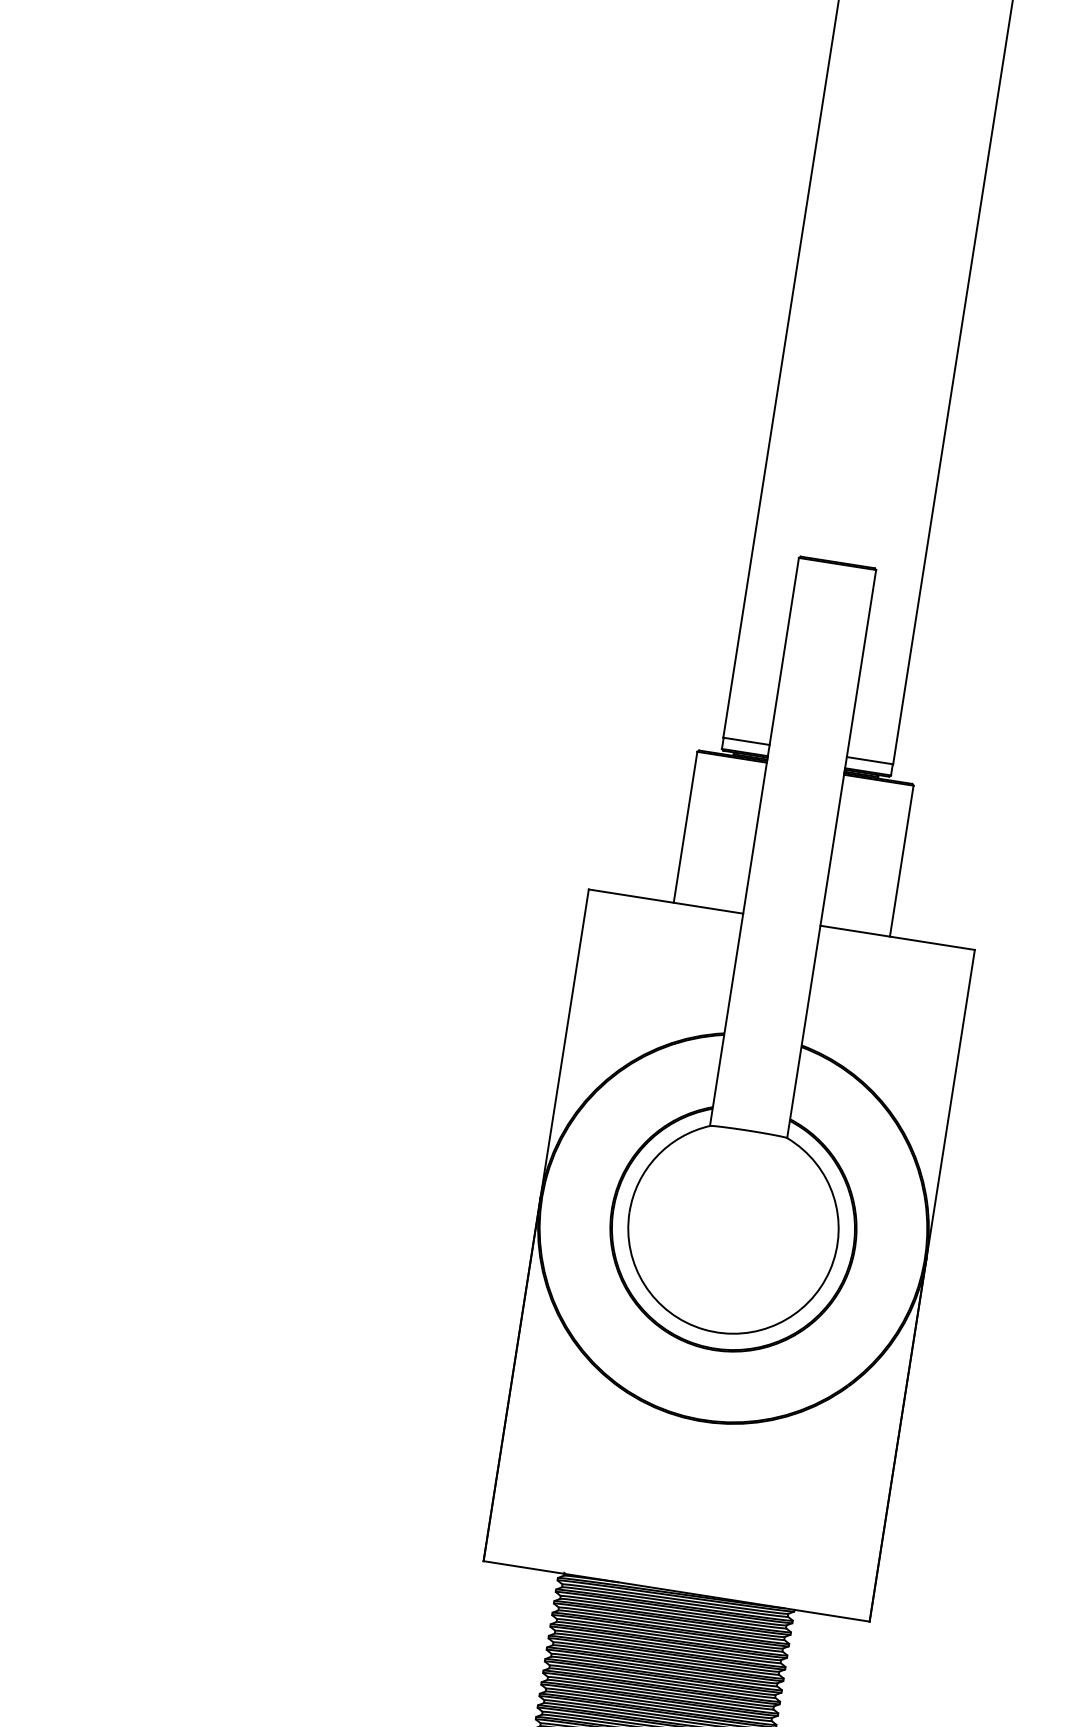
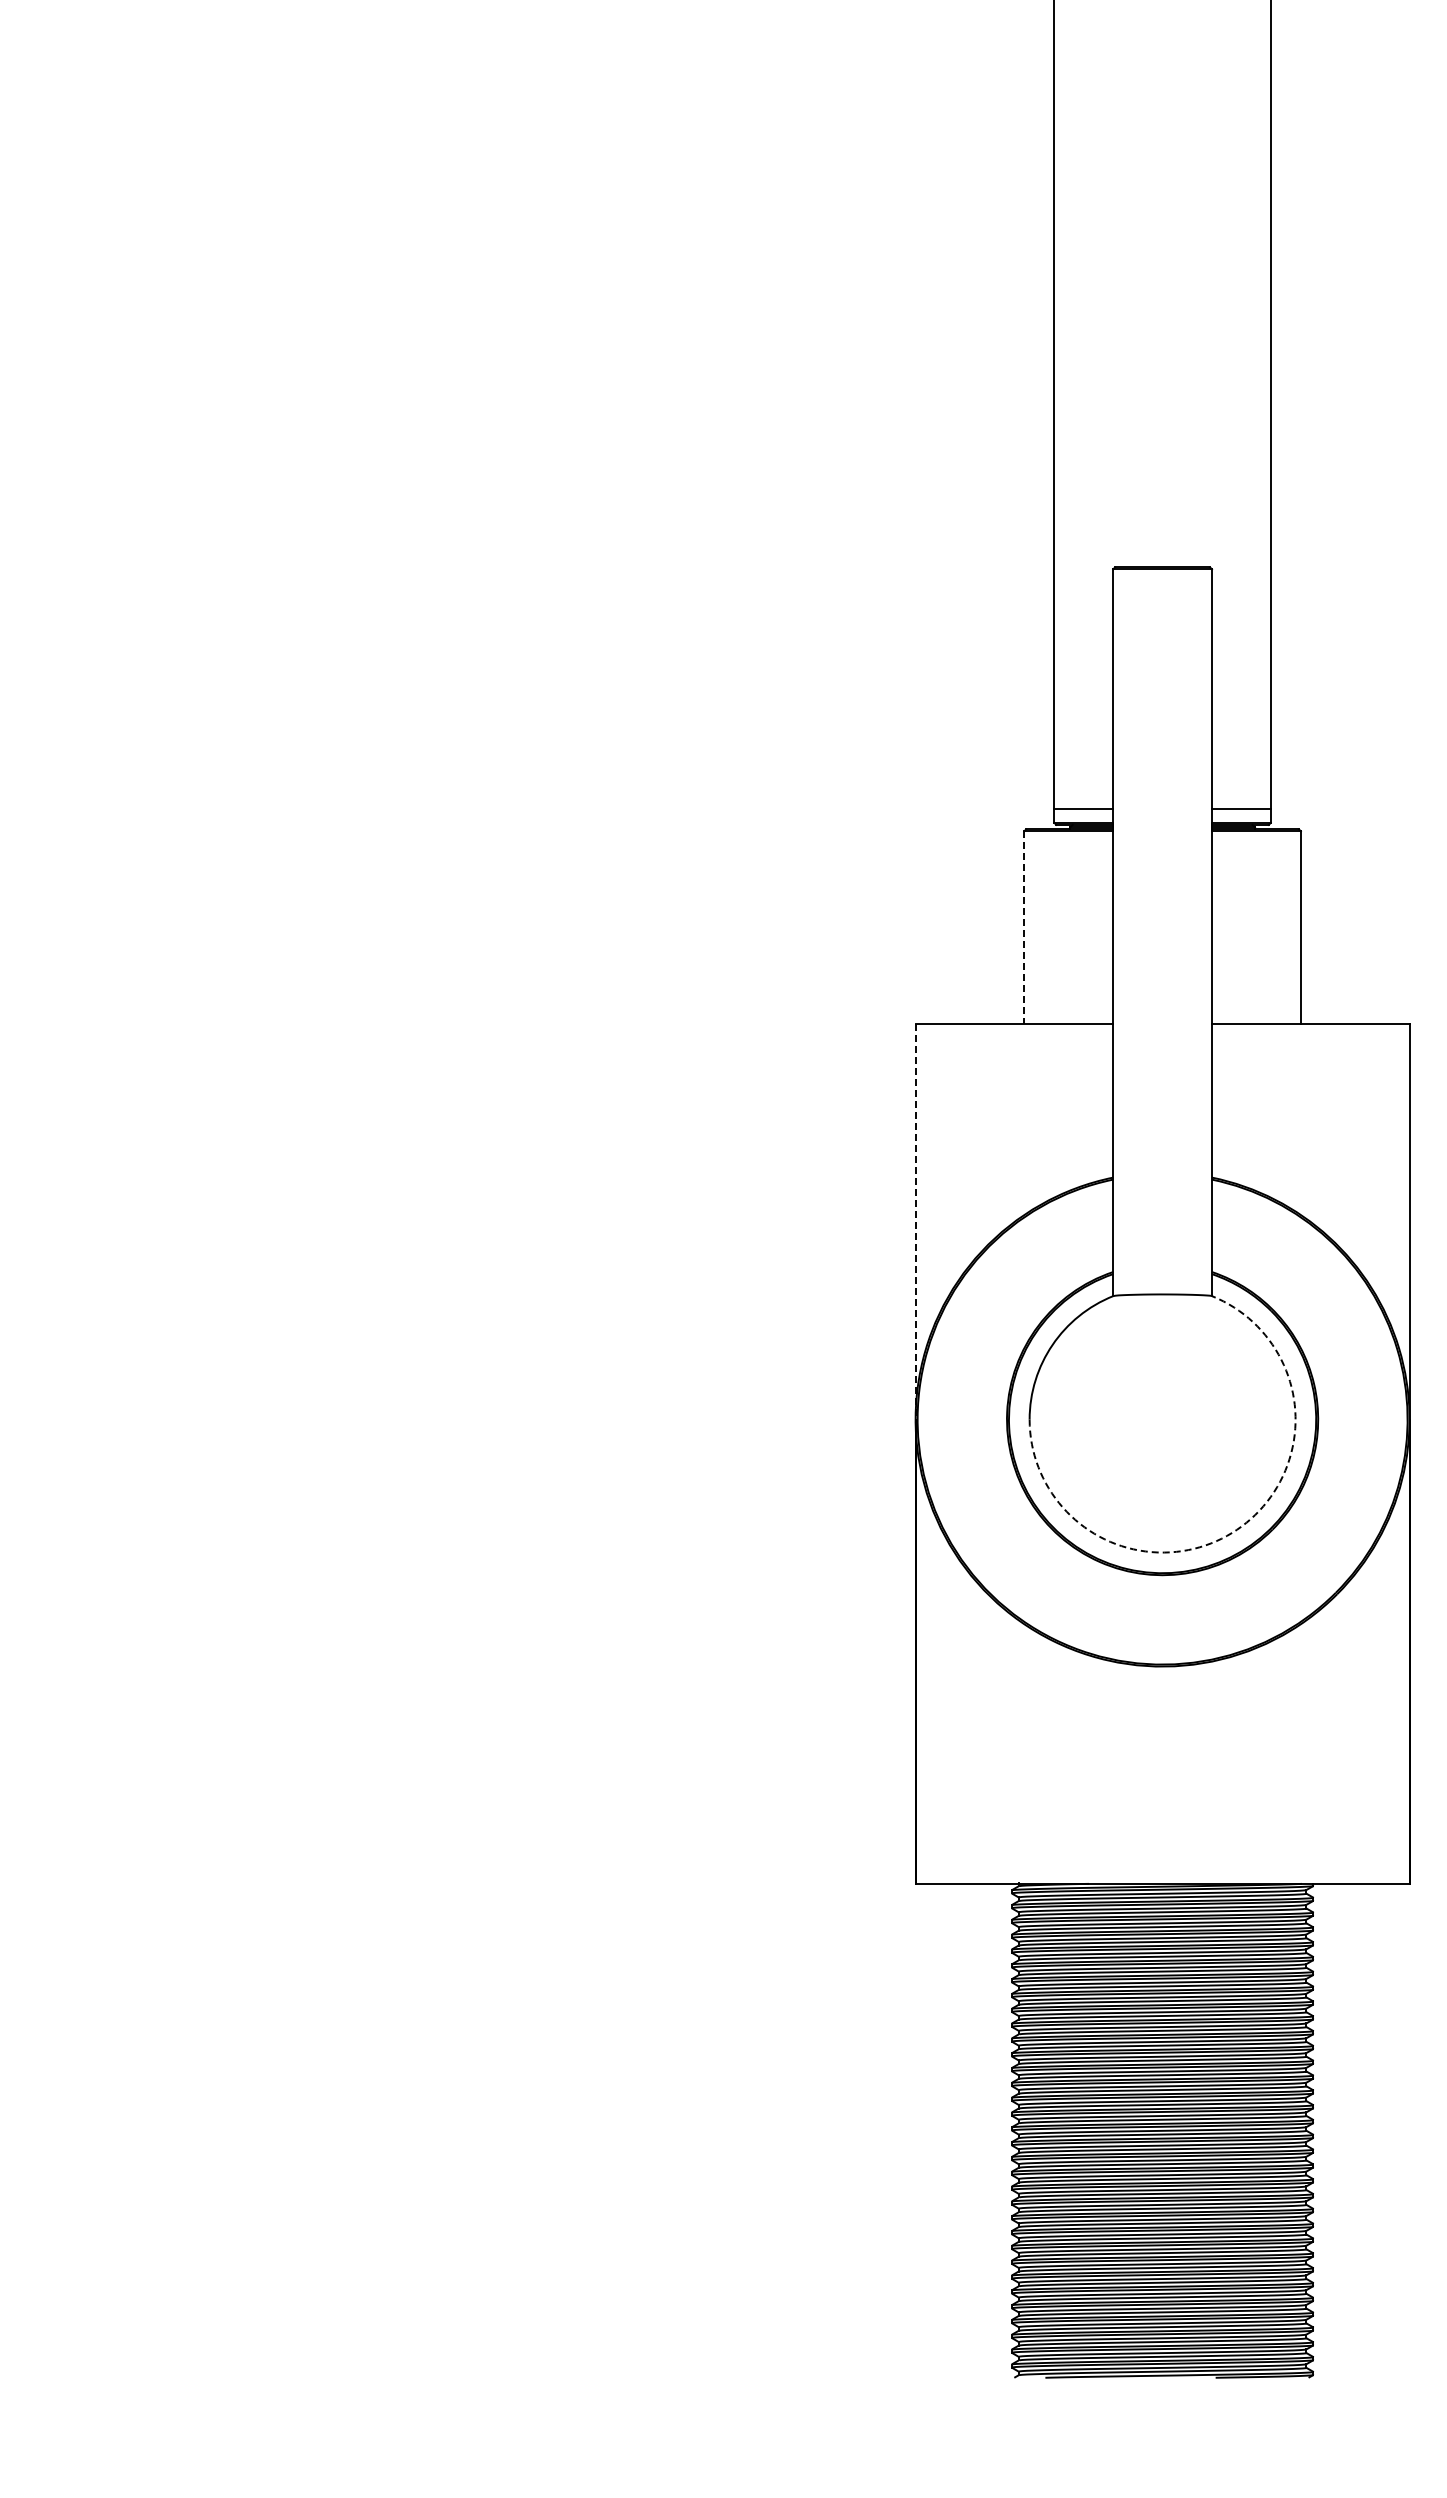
line: (685, 827) -> (1024, 927), solid -> dashed
line: (564, 1044) -> (915, 1222), solid -> dashed
arc: (778, 1323) -> (1237, 1529), solid -> dashed

